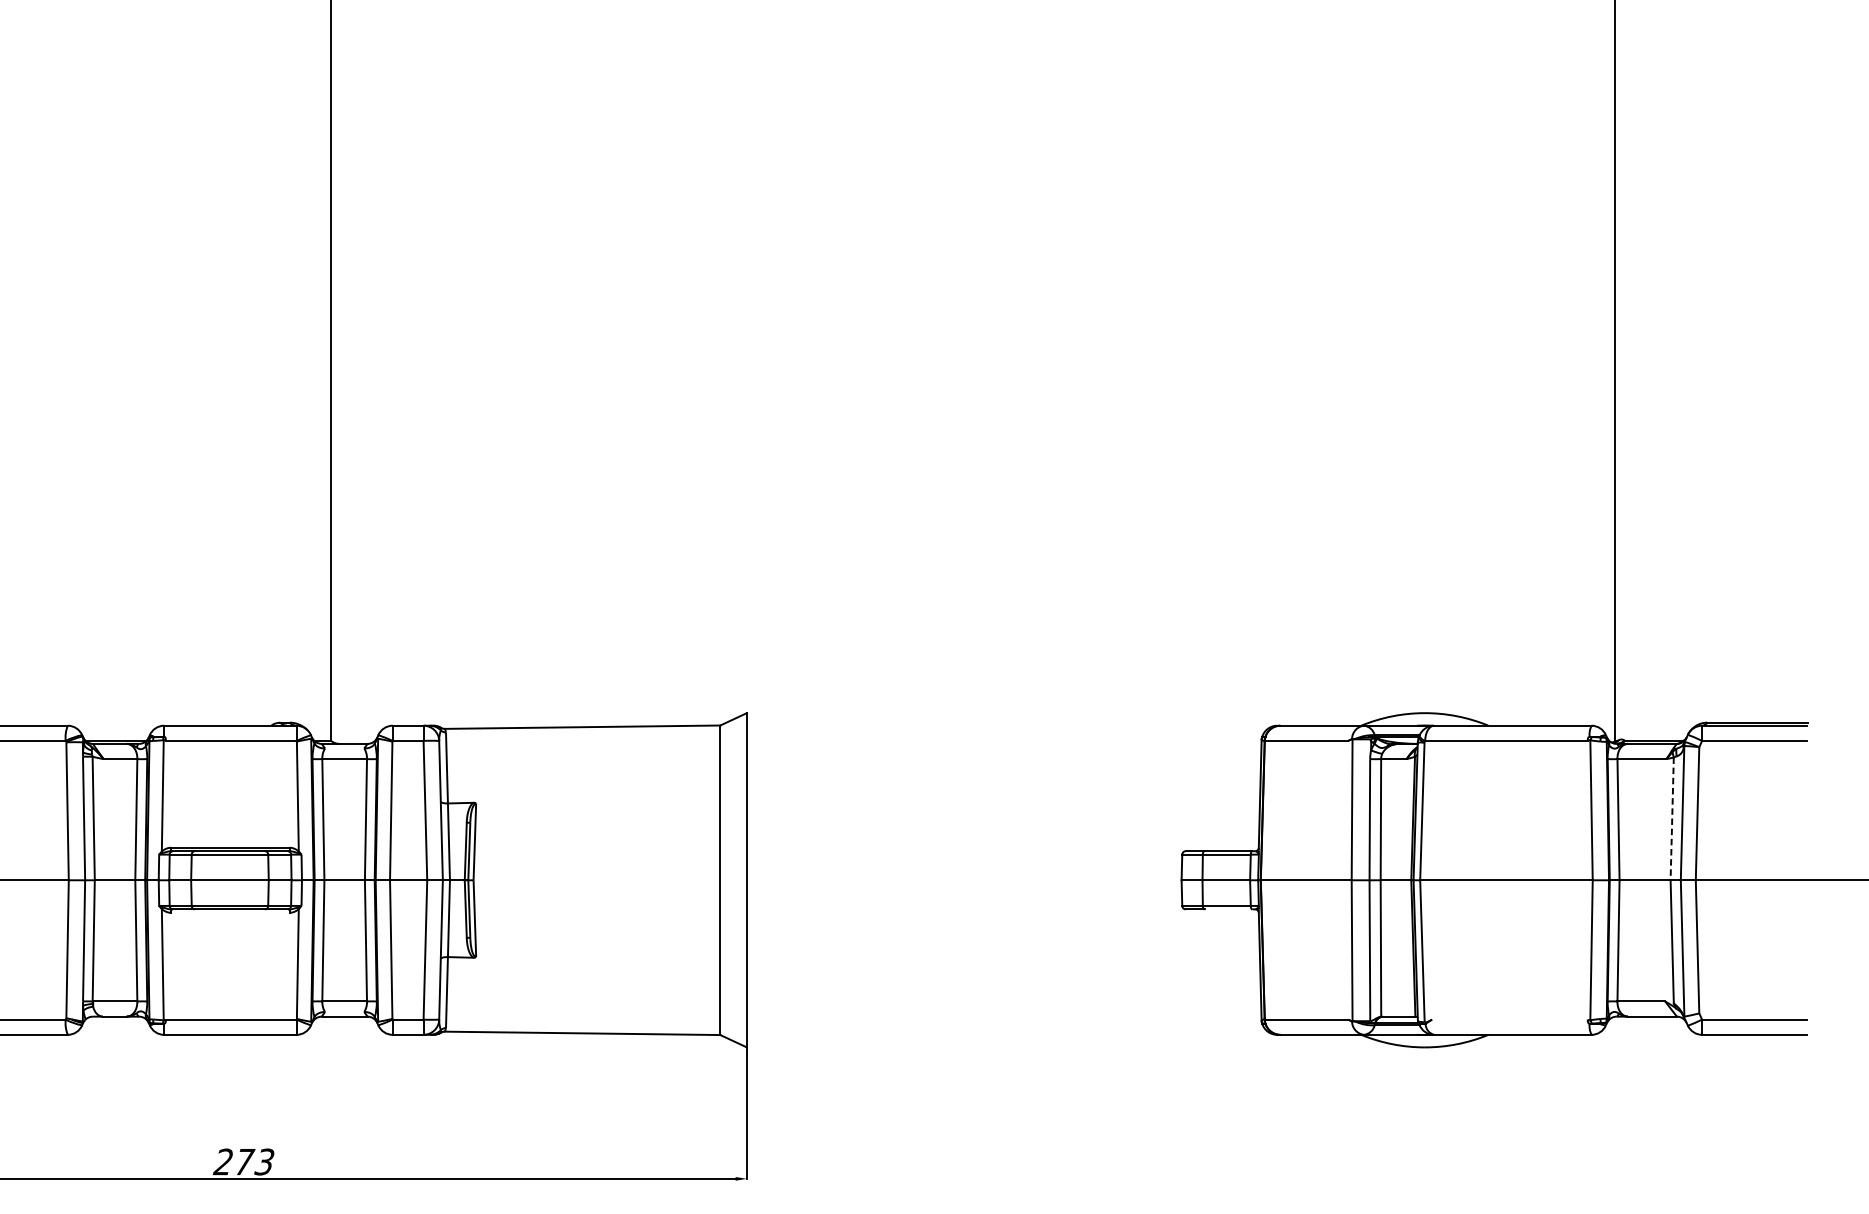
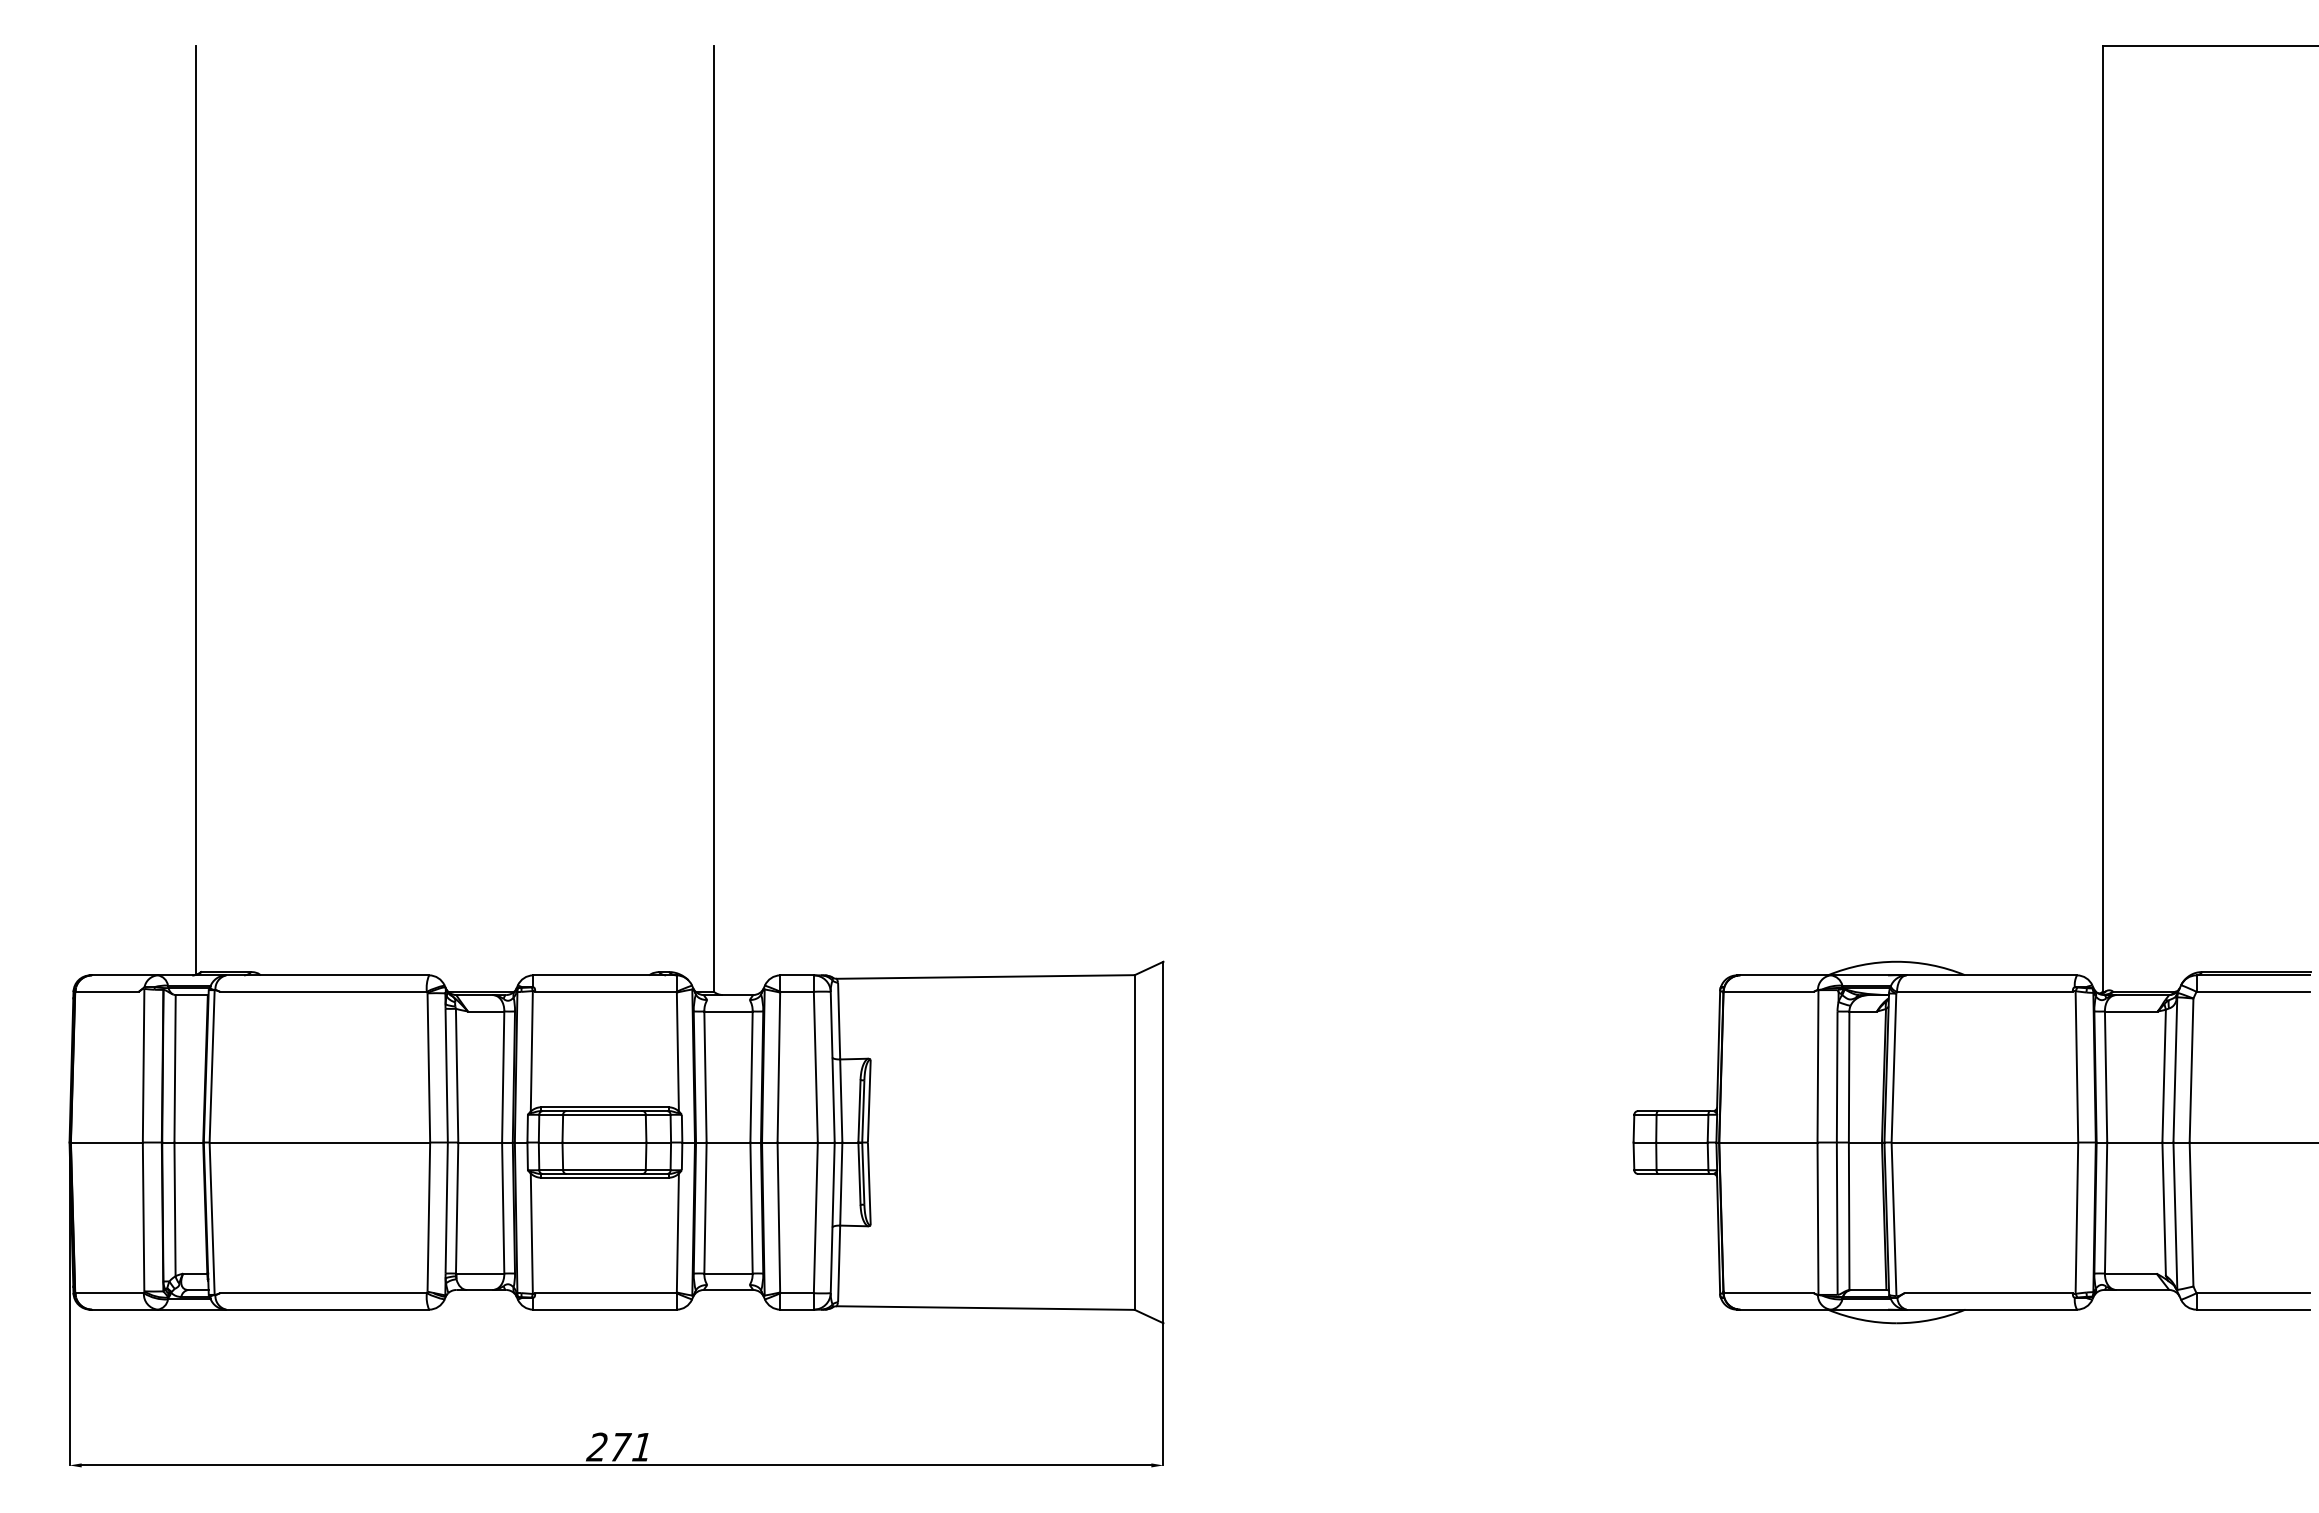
line: (1672, 819) -> (2164, 1076), dashed -> solid
line: (1228, 908) -> (1684, 1173), added
line: (229, 912) -> (604, 1177), added
line: (1509, 1019) -> (1988, 1293), added
text: (264, 1161) -> (641, 1446), 273 -> 271

